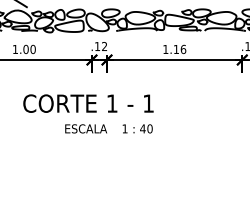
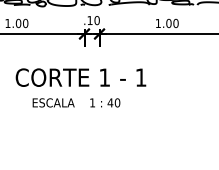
text: (104, 46) -> (97, 20), .12 -> .10
text: (179, 49) -> (172, 23), 1.16 -> 1.00
text: (108, 128) -> (76, 102), moved

